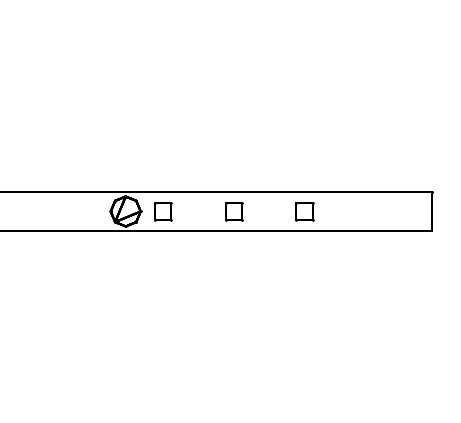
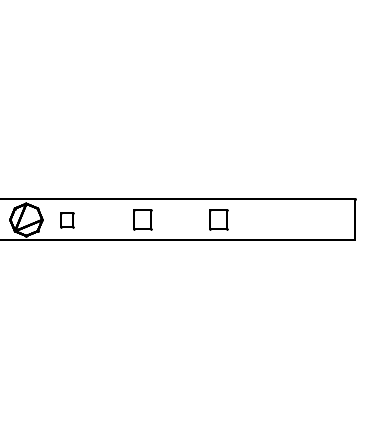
part: (163, 211) -> (66, 219), size x0.7

